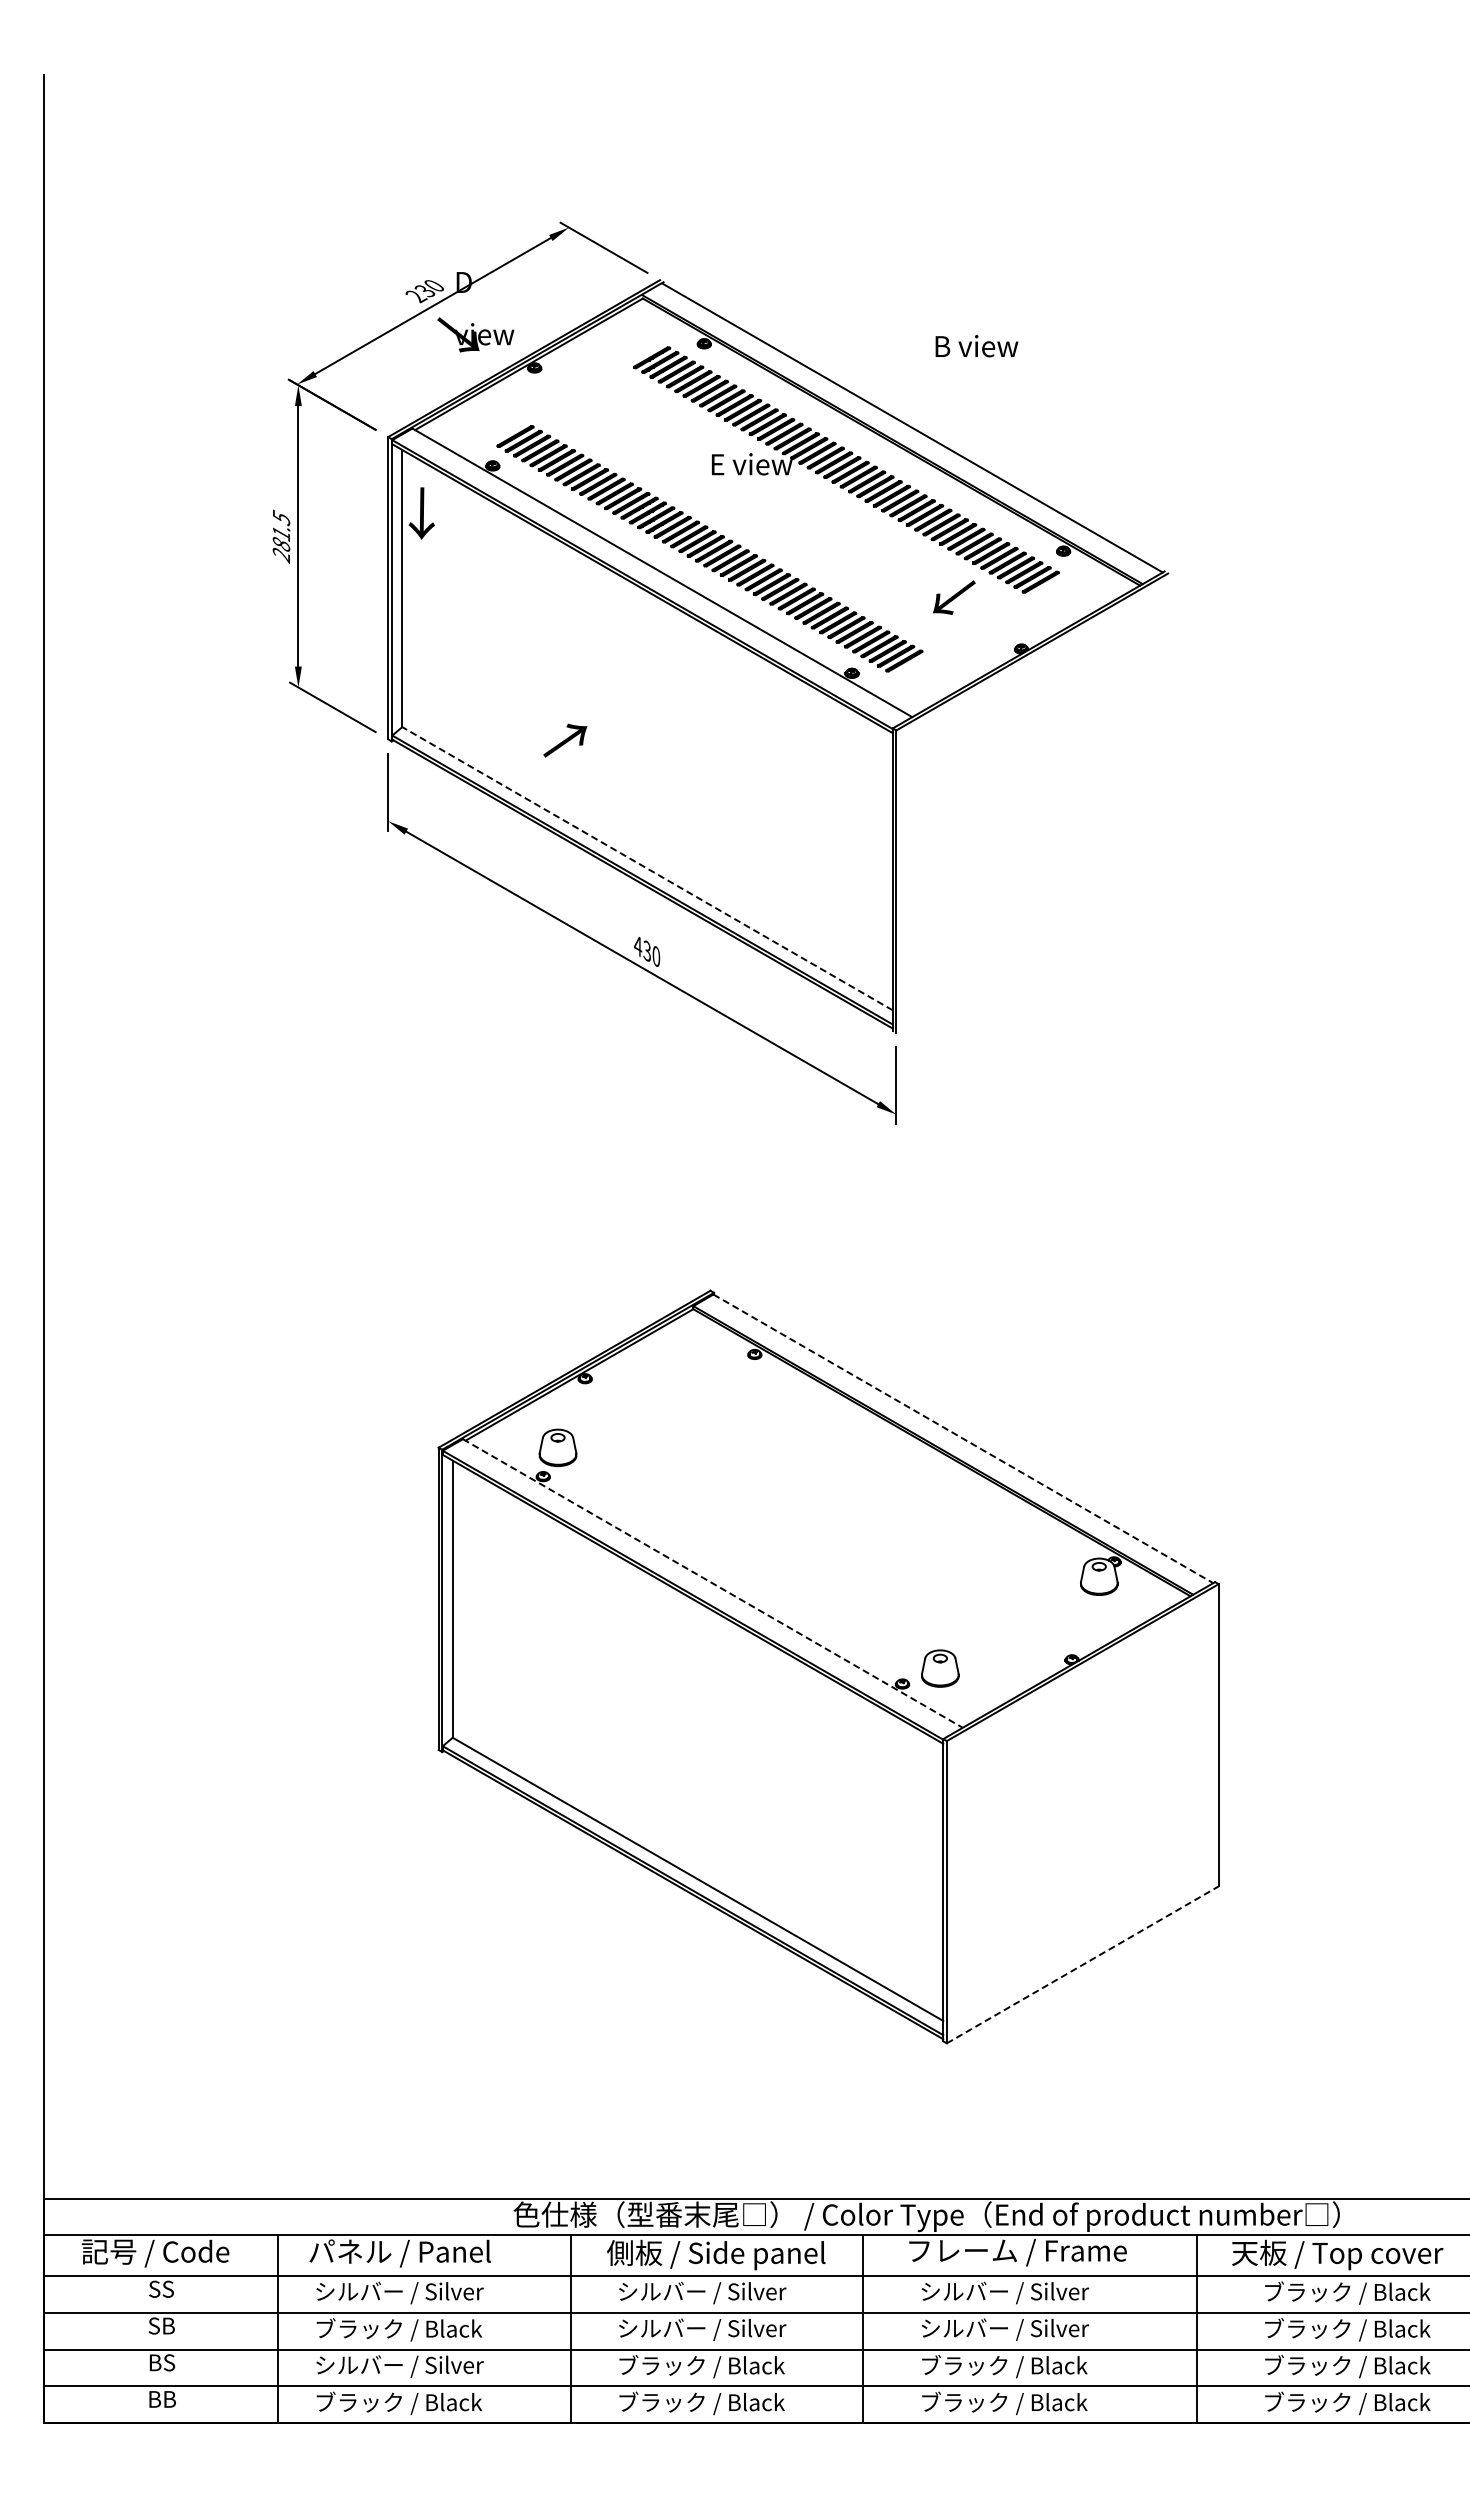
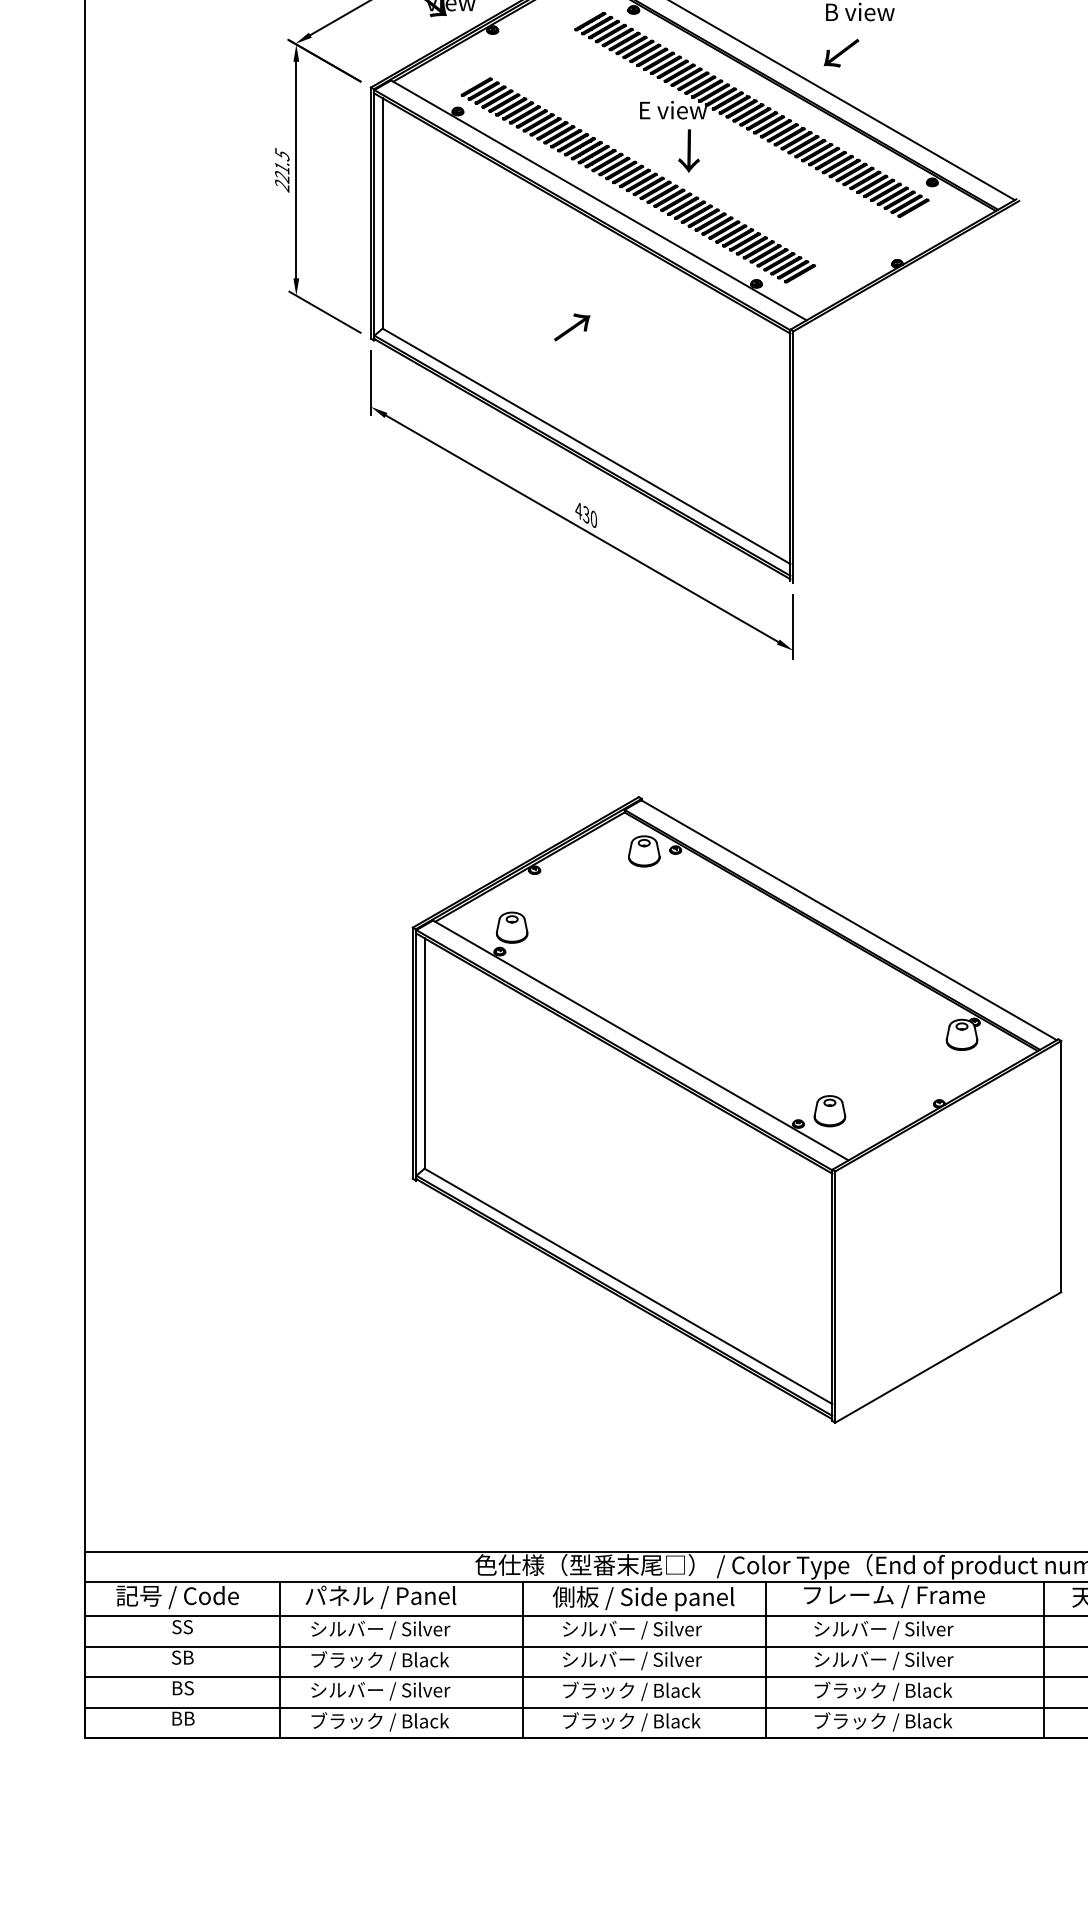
text: (421, 513) -> (688, 151), moved
text: (281, 545) -> (282, 177), 281.5 -> 221.5
text: (954, 597) -> (841, 53), moved
text: (565, 740) -> (572, 327), moved
line: (647, 868) -> (586, 446), dashed -> solid
part: (716, 1356) -> (643, 851), added
line: (963, 1438) -> (849, 919), dashed -> solid
line: (712, 1583) -> (640, 1040), dashed -> solid
line: (1082, 1964) -> (948, 1357), dashed -> solid

